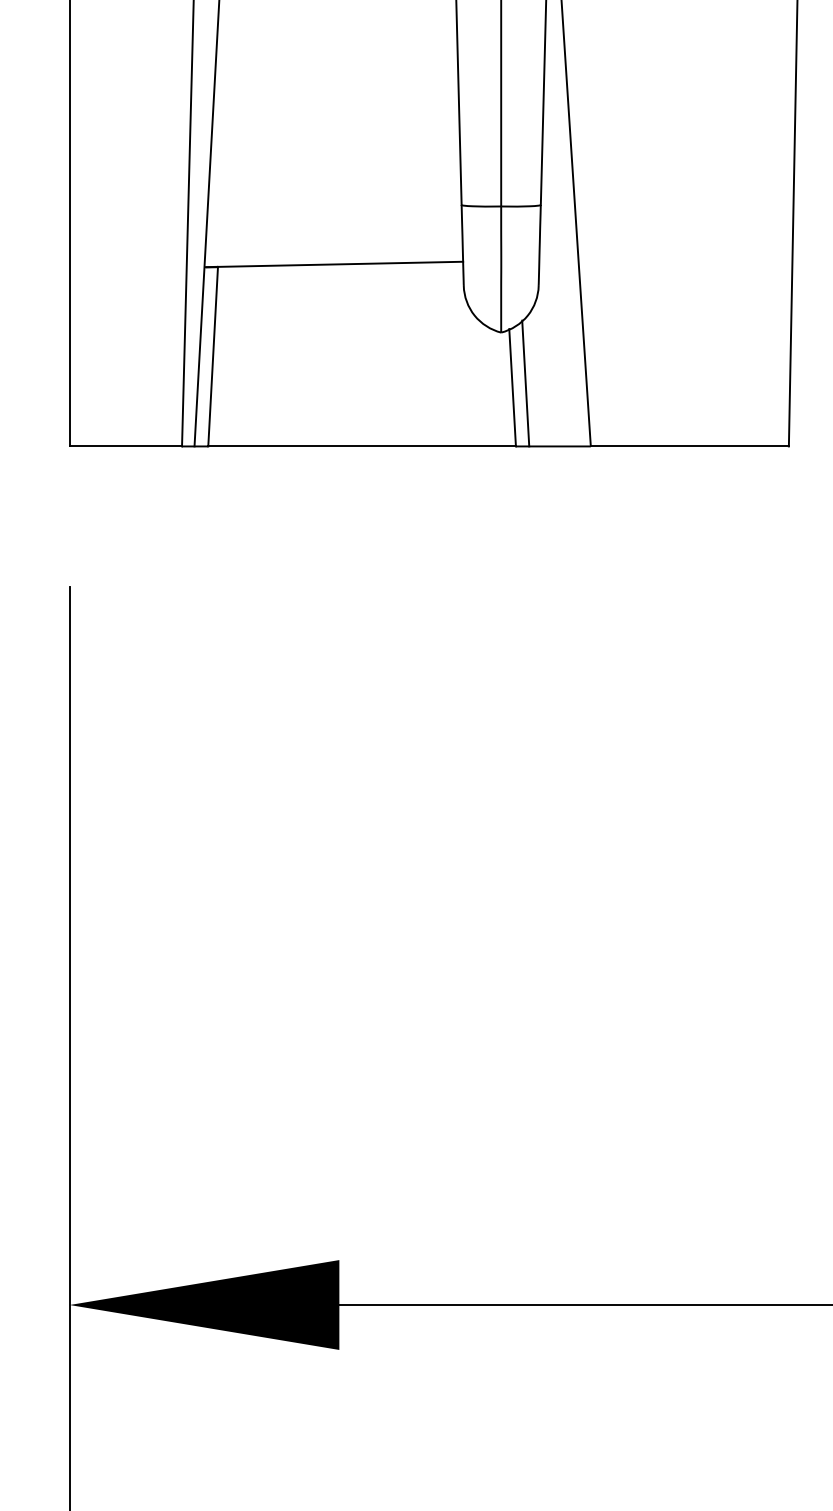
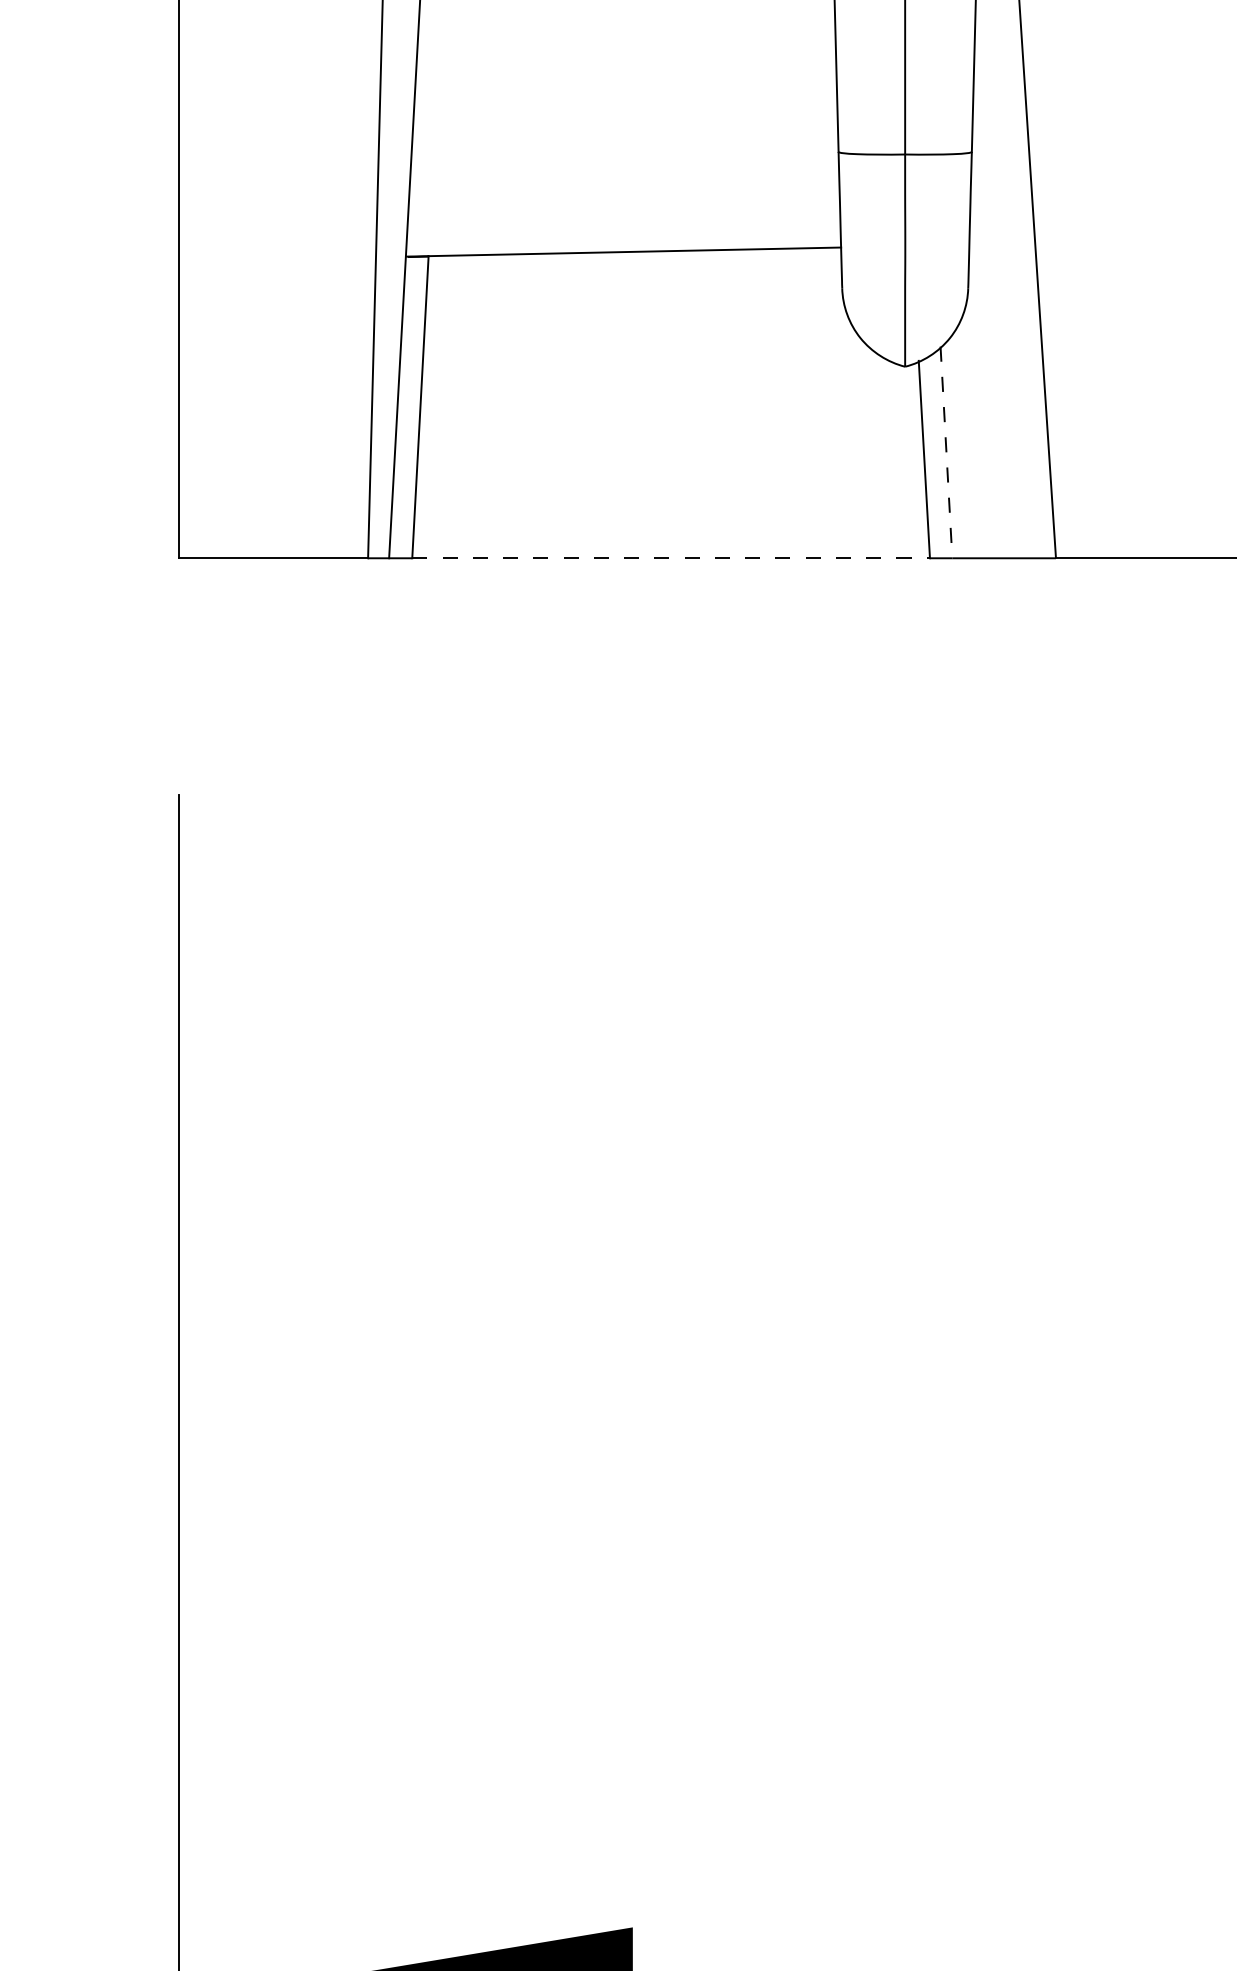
line: (525, 383) -> (946, 452), solid -> dashed
line: (362, 446) -> (671, 558), solid -> dashed

